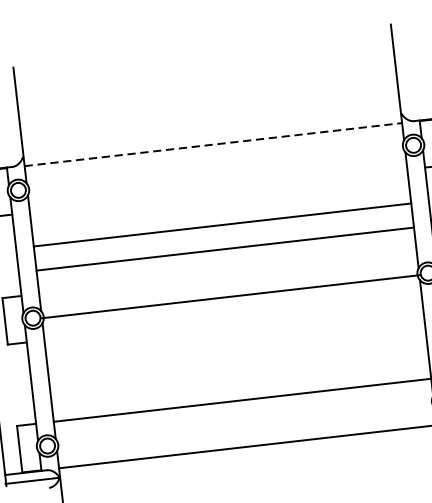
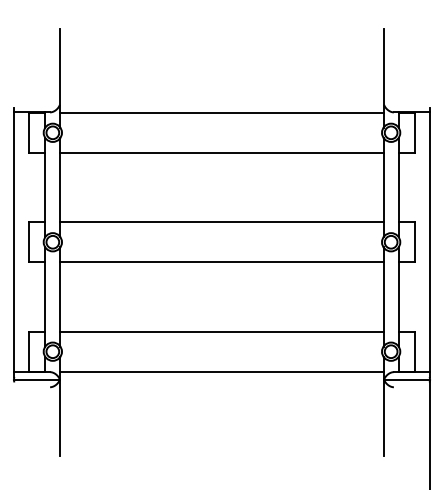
line: (213, 144) -> (222, 112), dashed -> solid
line: (221, 224) -> (221, 152), moved
line: (224, 249) -> (221, 222), moved
line: (230, 297) -> (221, 262), moved

